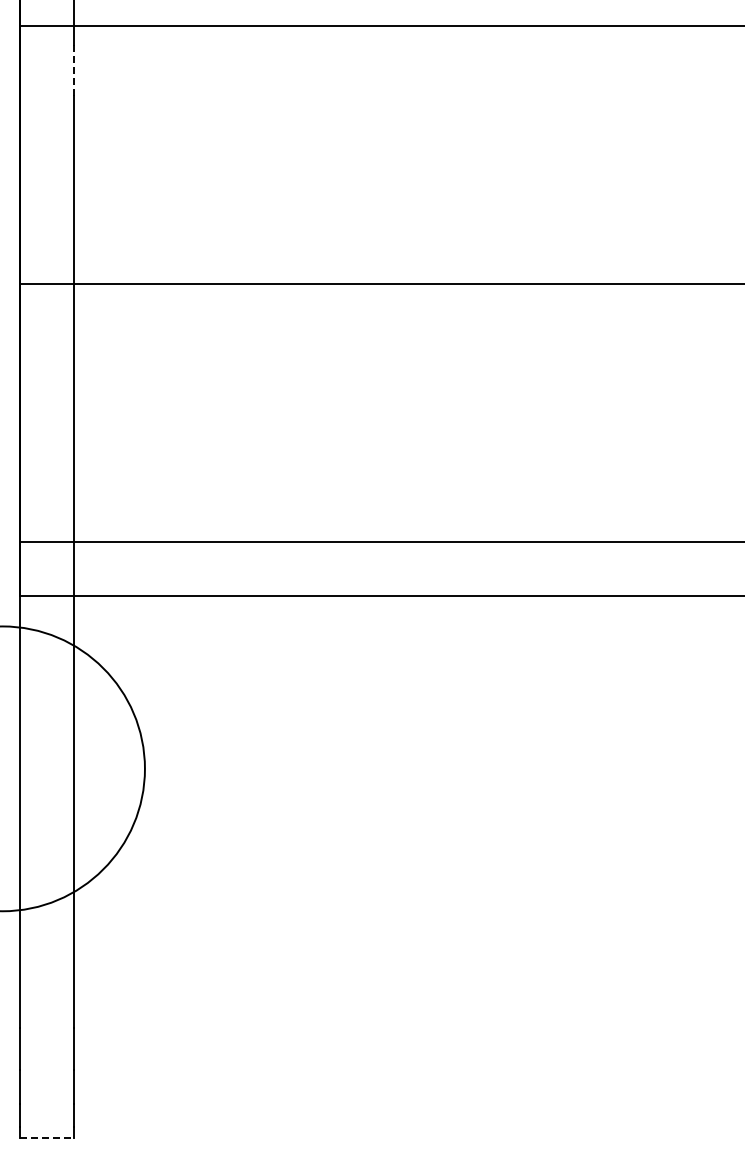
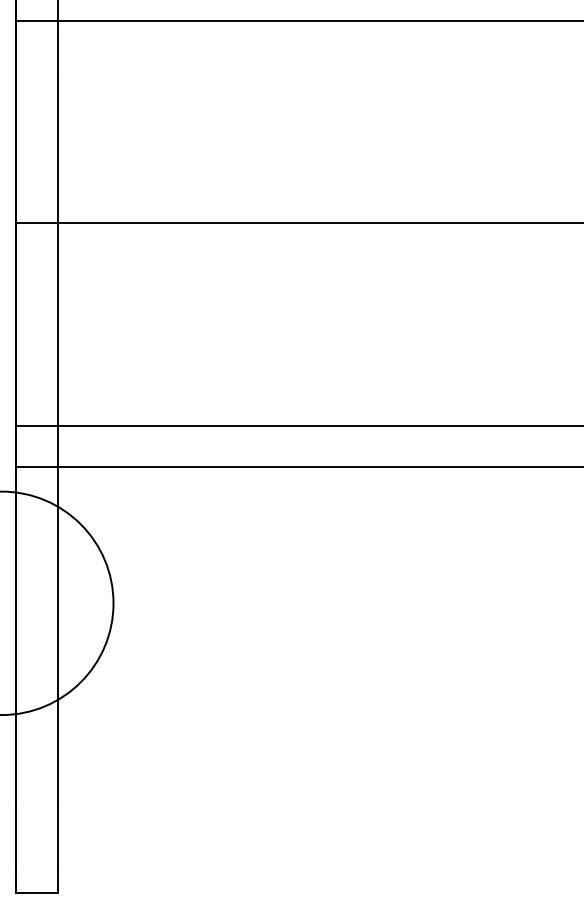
line: (73, 70) -> (57, 55), dashed -> solid
line: (46, 1138) -> (36, 893), dashed -> solid

